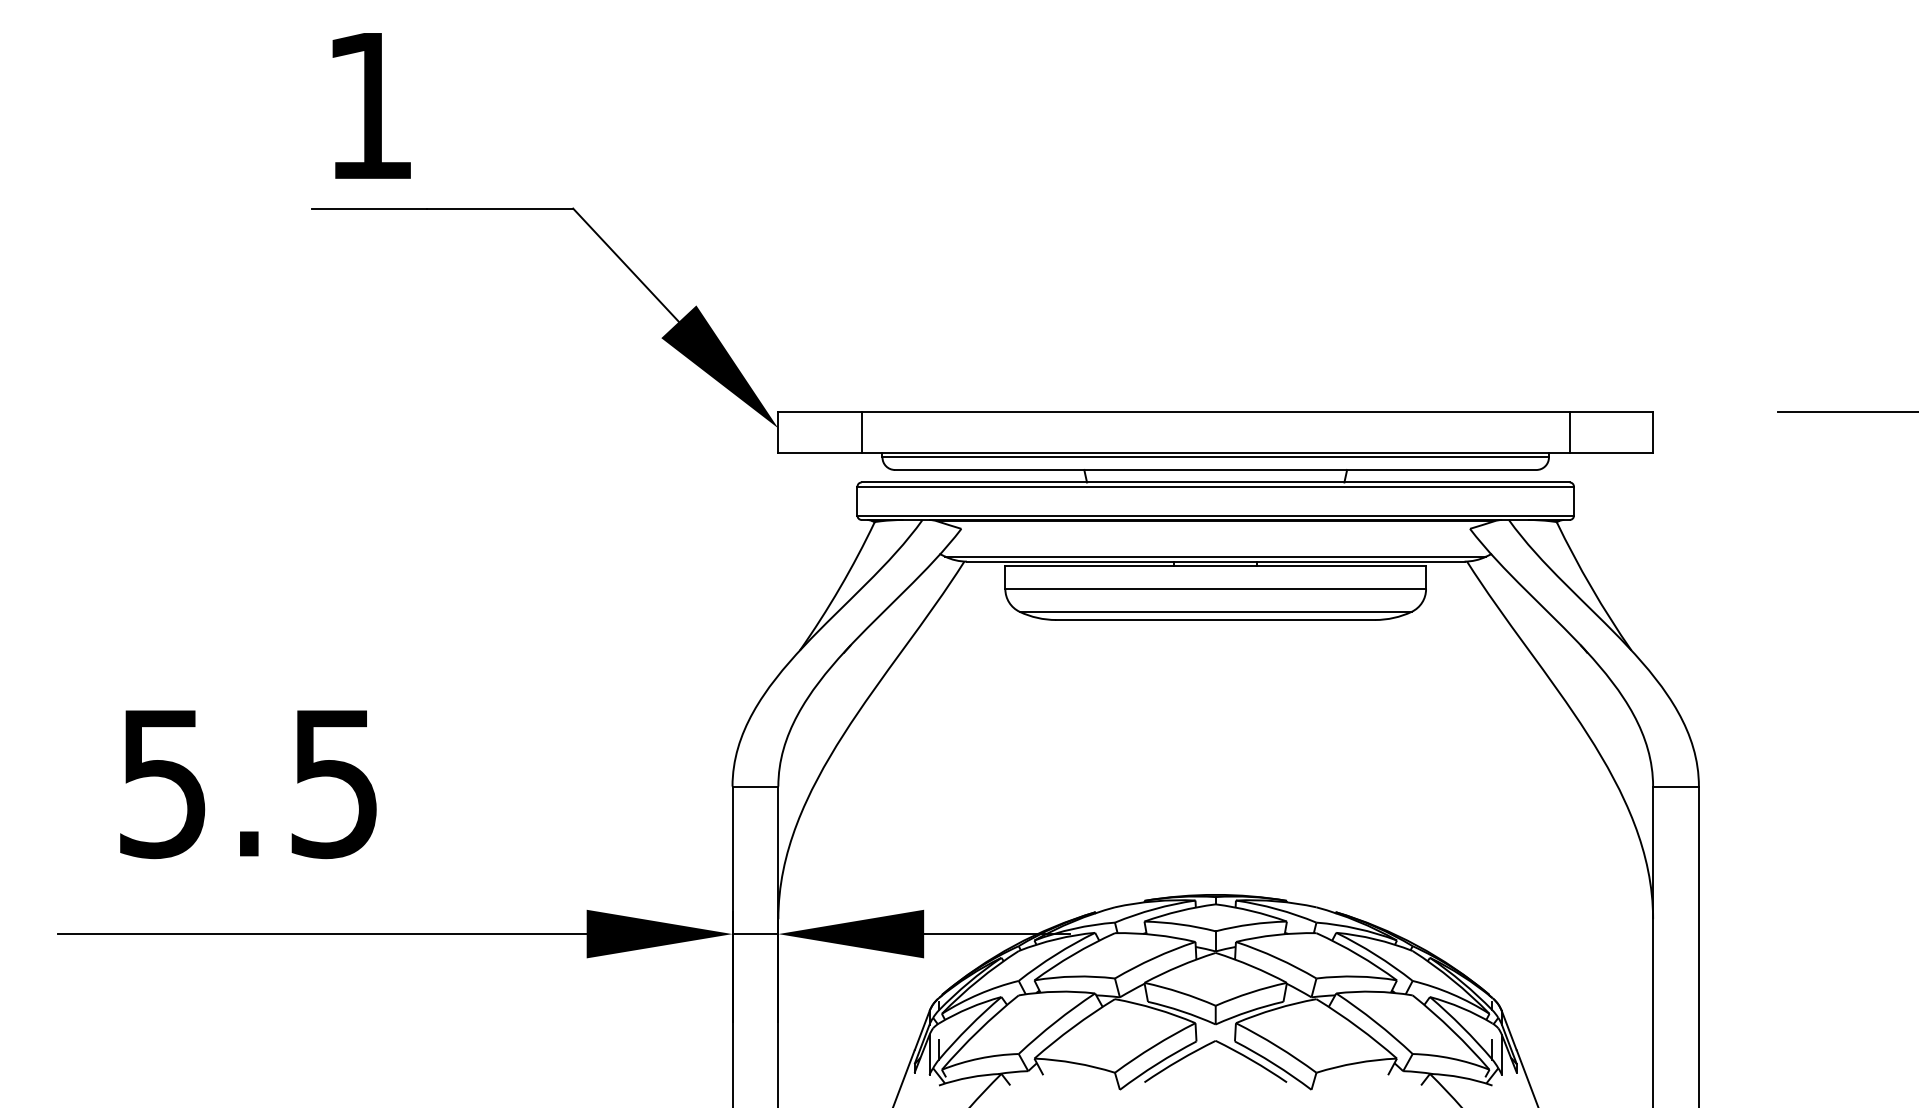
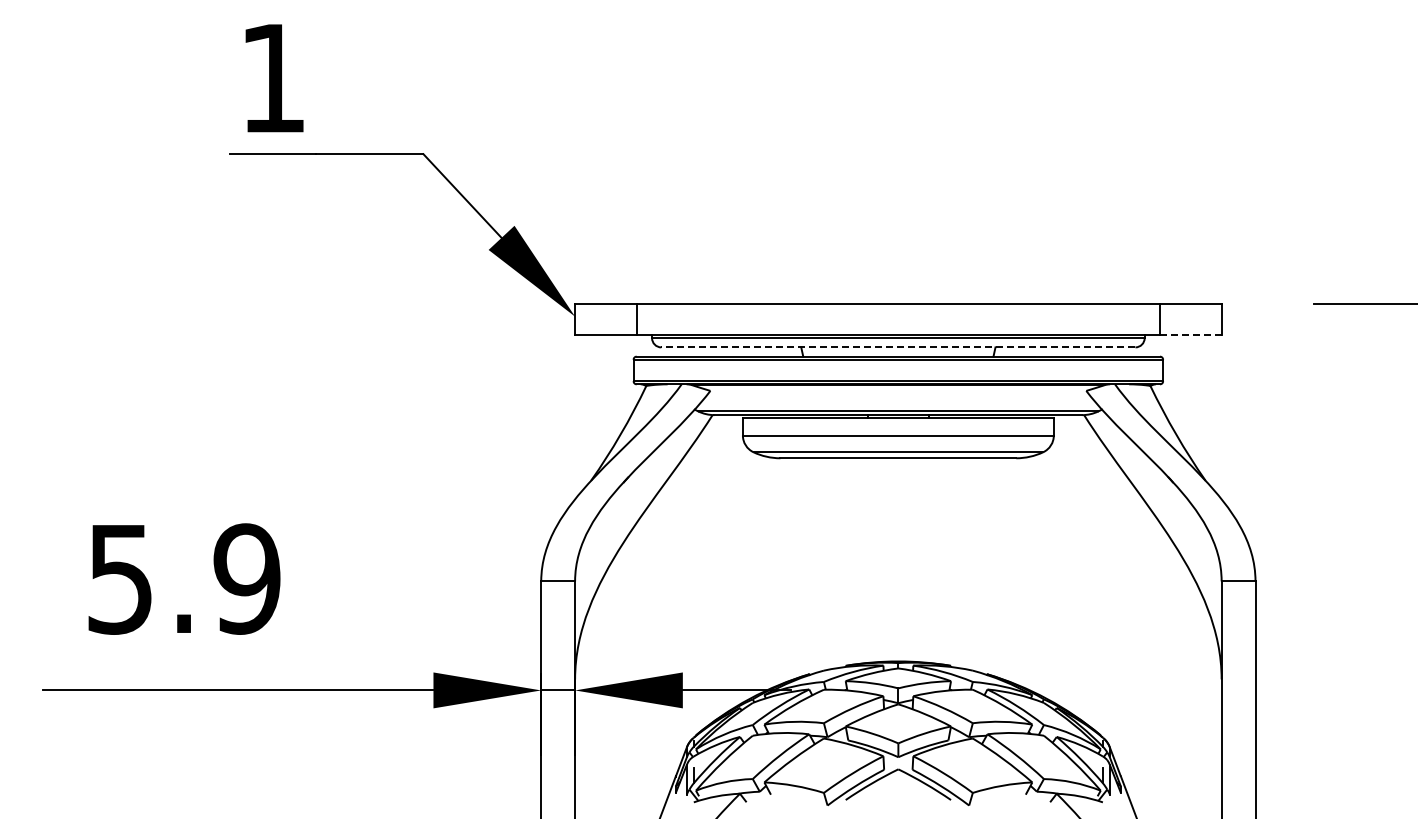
line: (1610, 453) -> (1190, 335), solid -> dashed
line: (1214, 470) -> (897, 347), solid -> dashed
text: (333, 782) -> (246, 578), 5.5 -> 5.9

